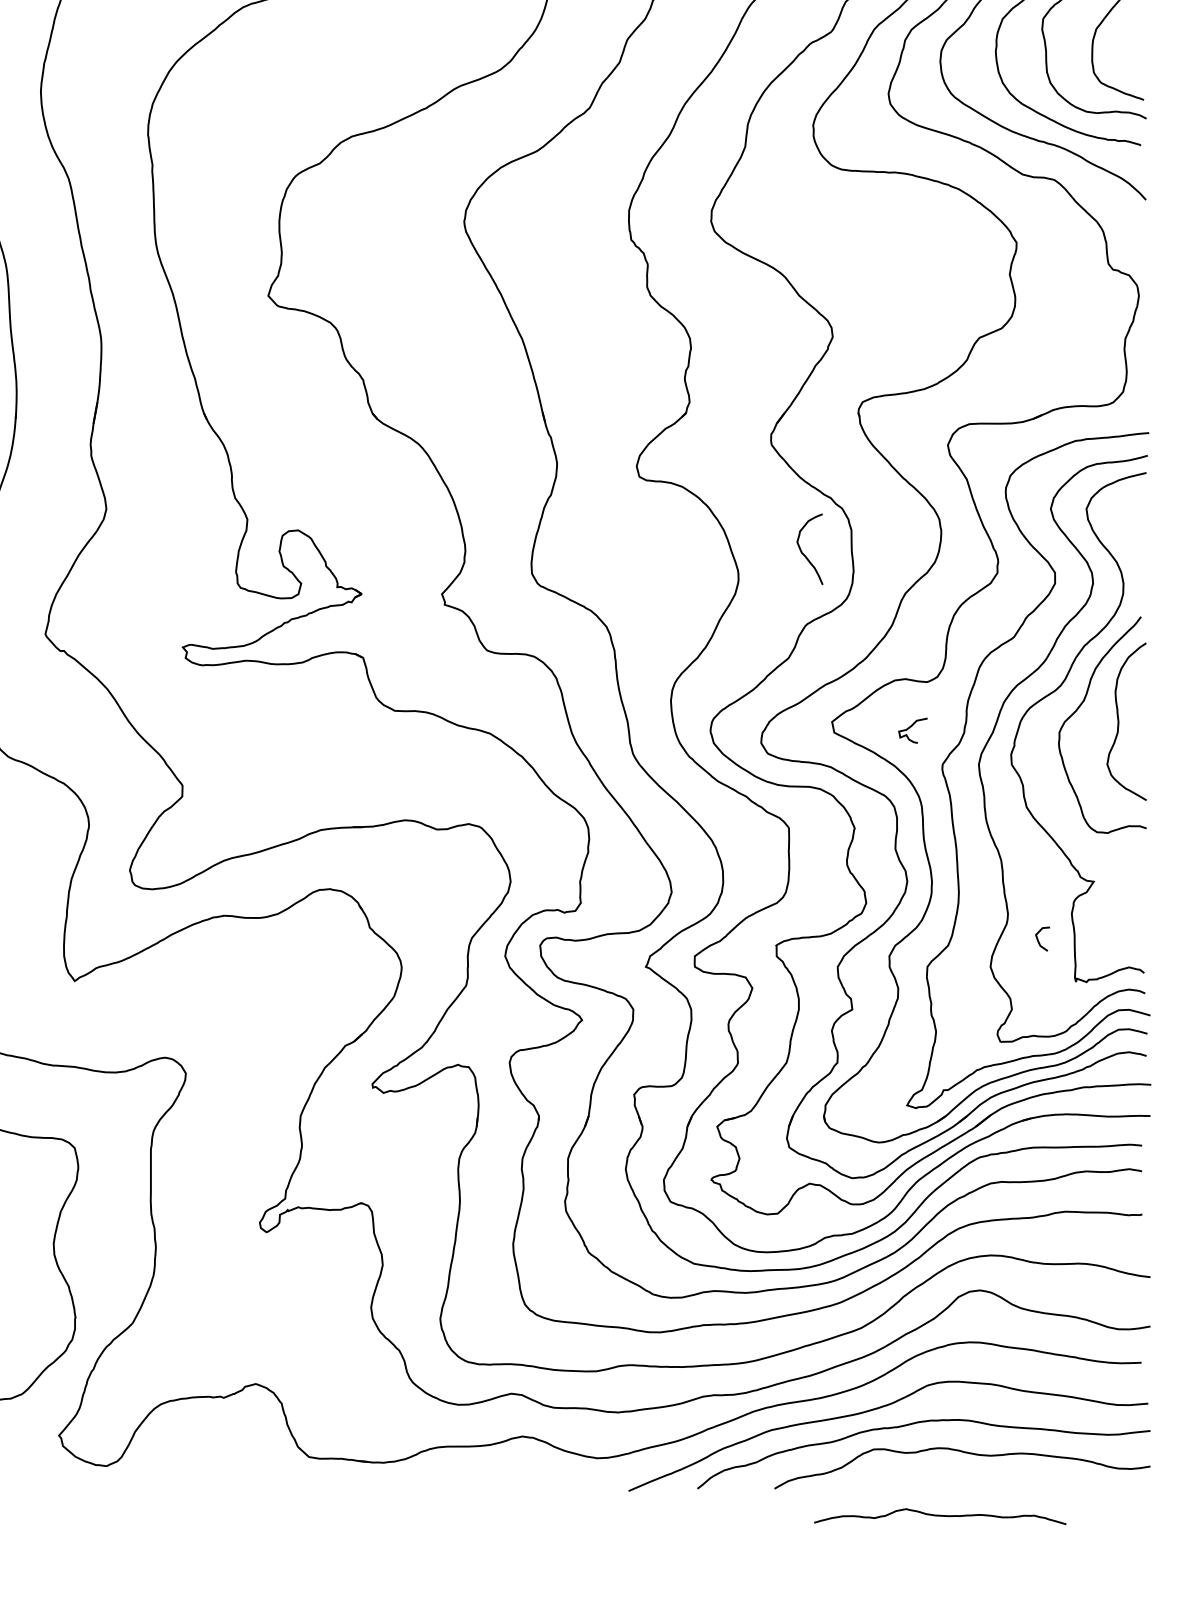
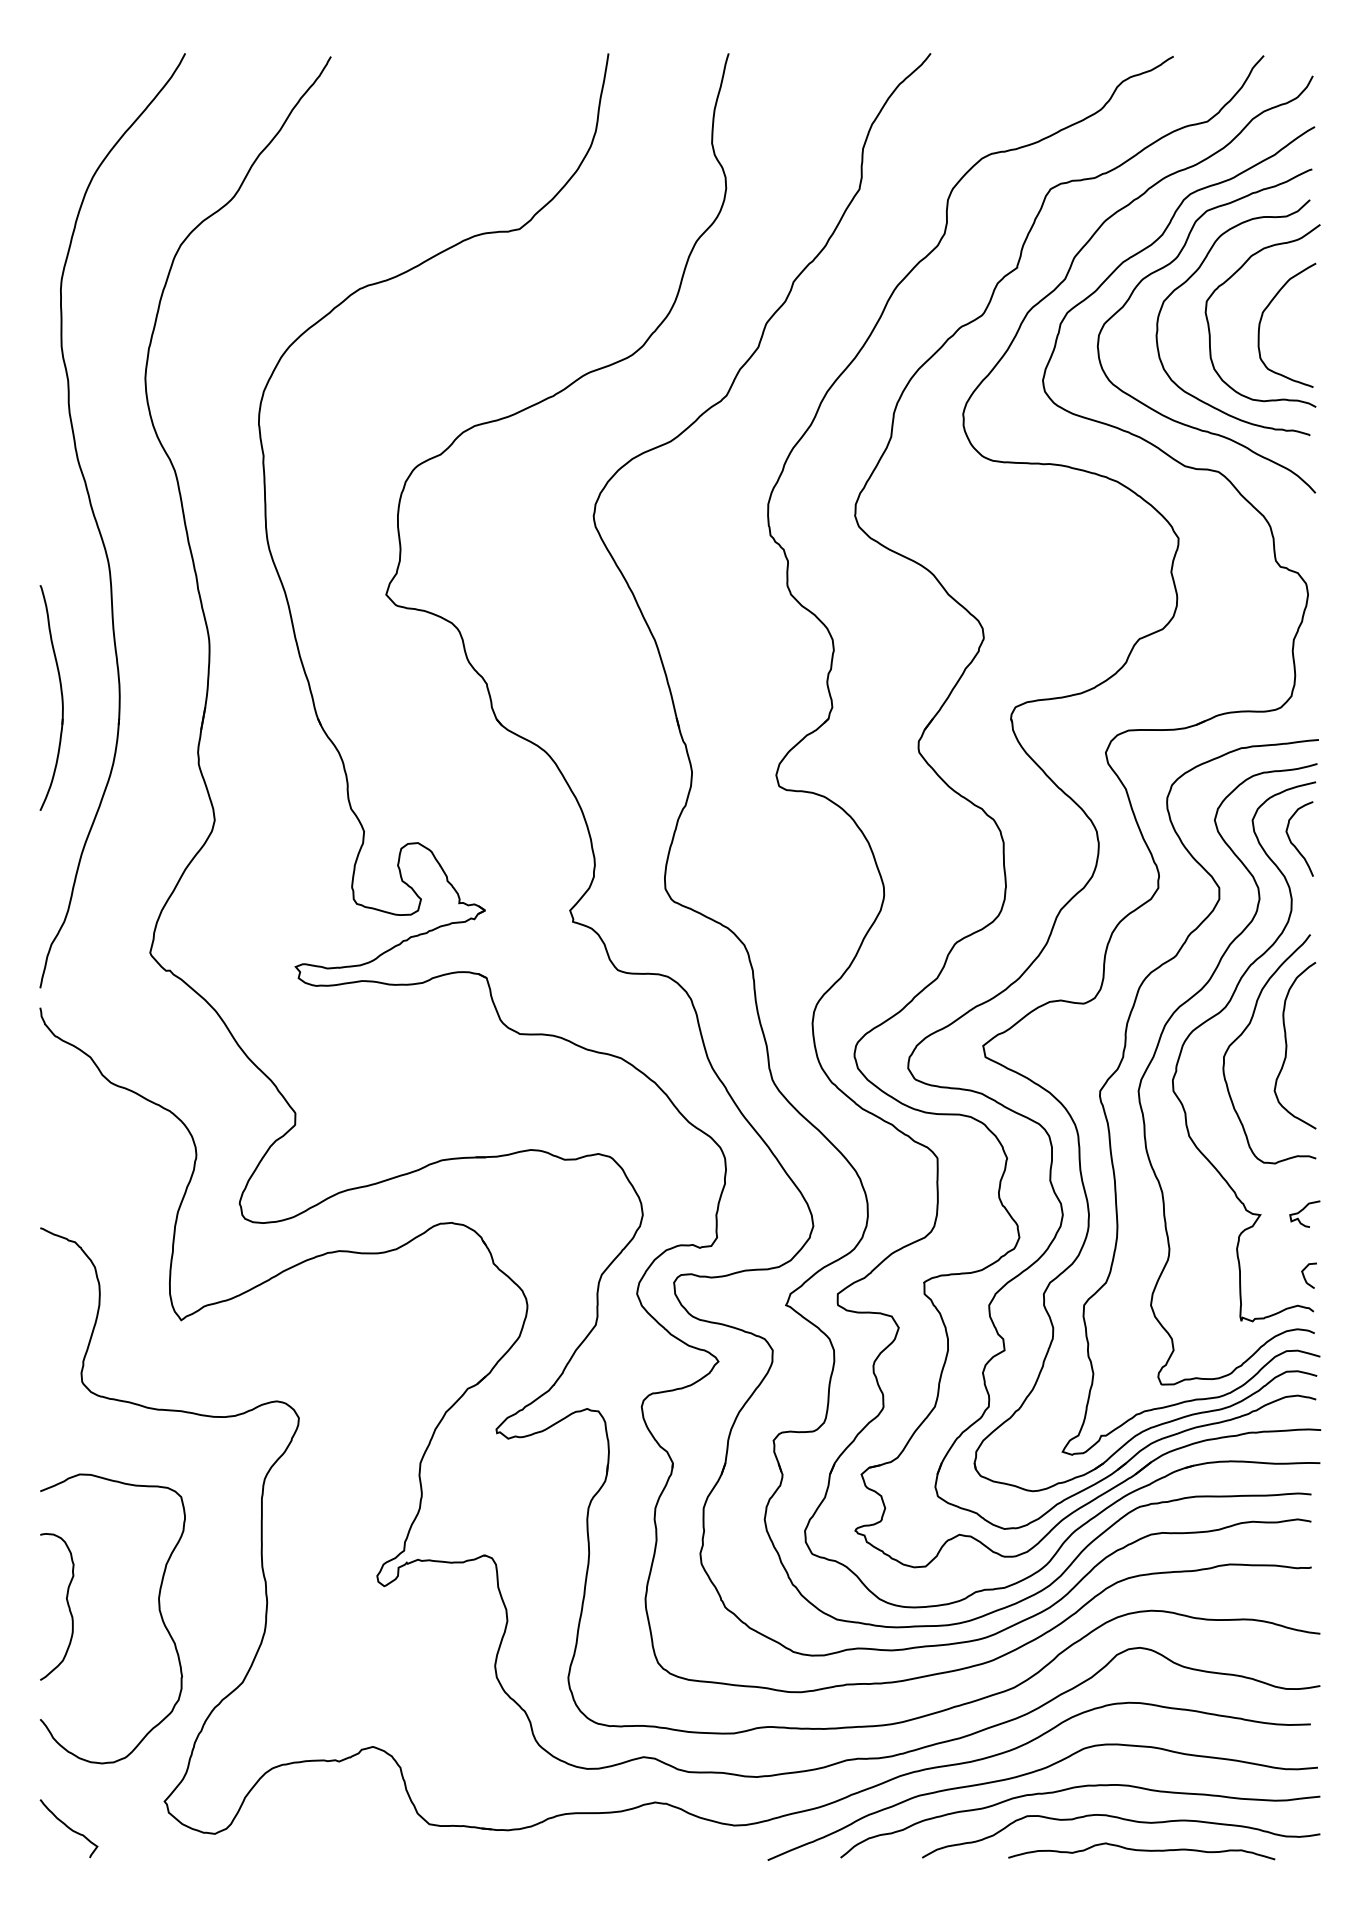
curve: (804, 553) -> (1293, 843), moved
curve: (911, 727) -> (1303, 1210), moved
curve: (1039, 940) -> (1305, 1277), moved
curve: (940, 1516) -> (1141, 1851), moved

